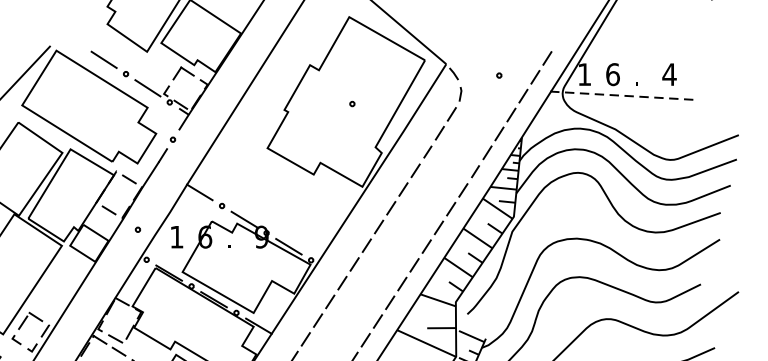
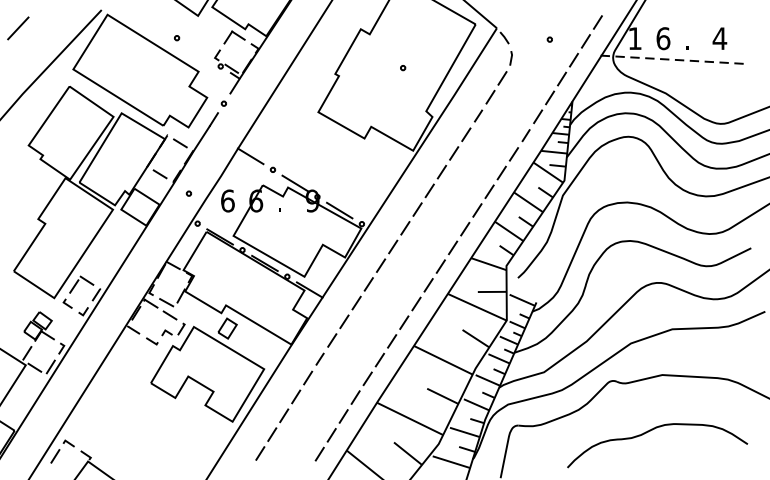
line: (103, 59) -> (154, 23), removed
line: (147, 88) -> (198, 52), removed
text: (176, 236) -> (227, 200), 1 -> 6

